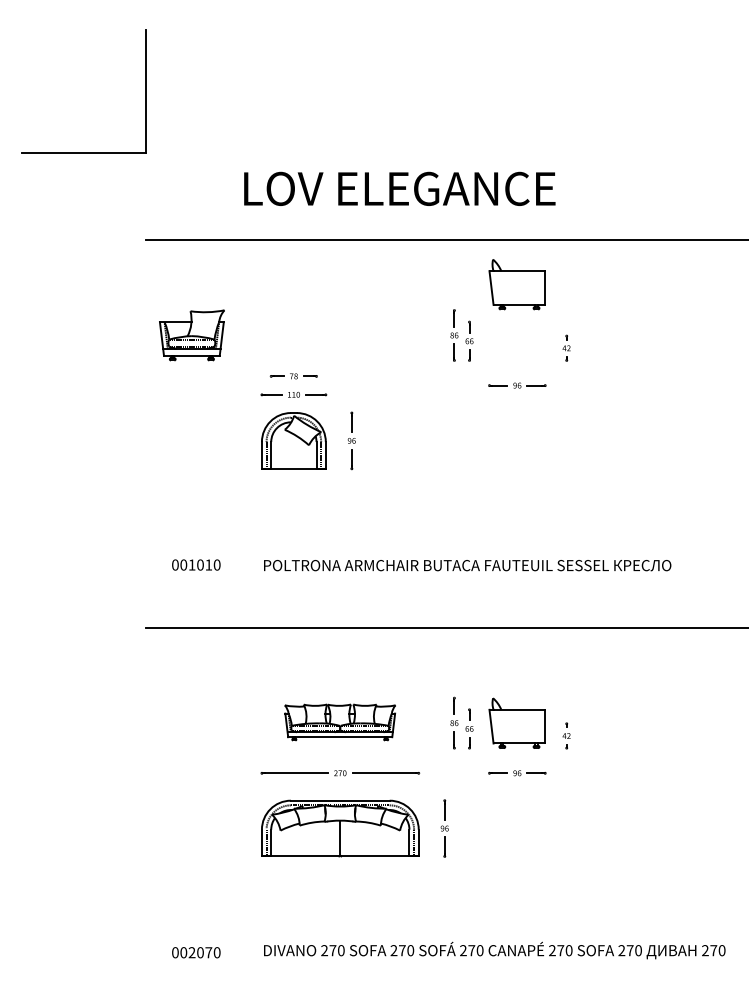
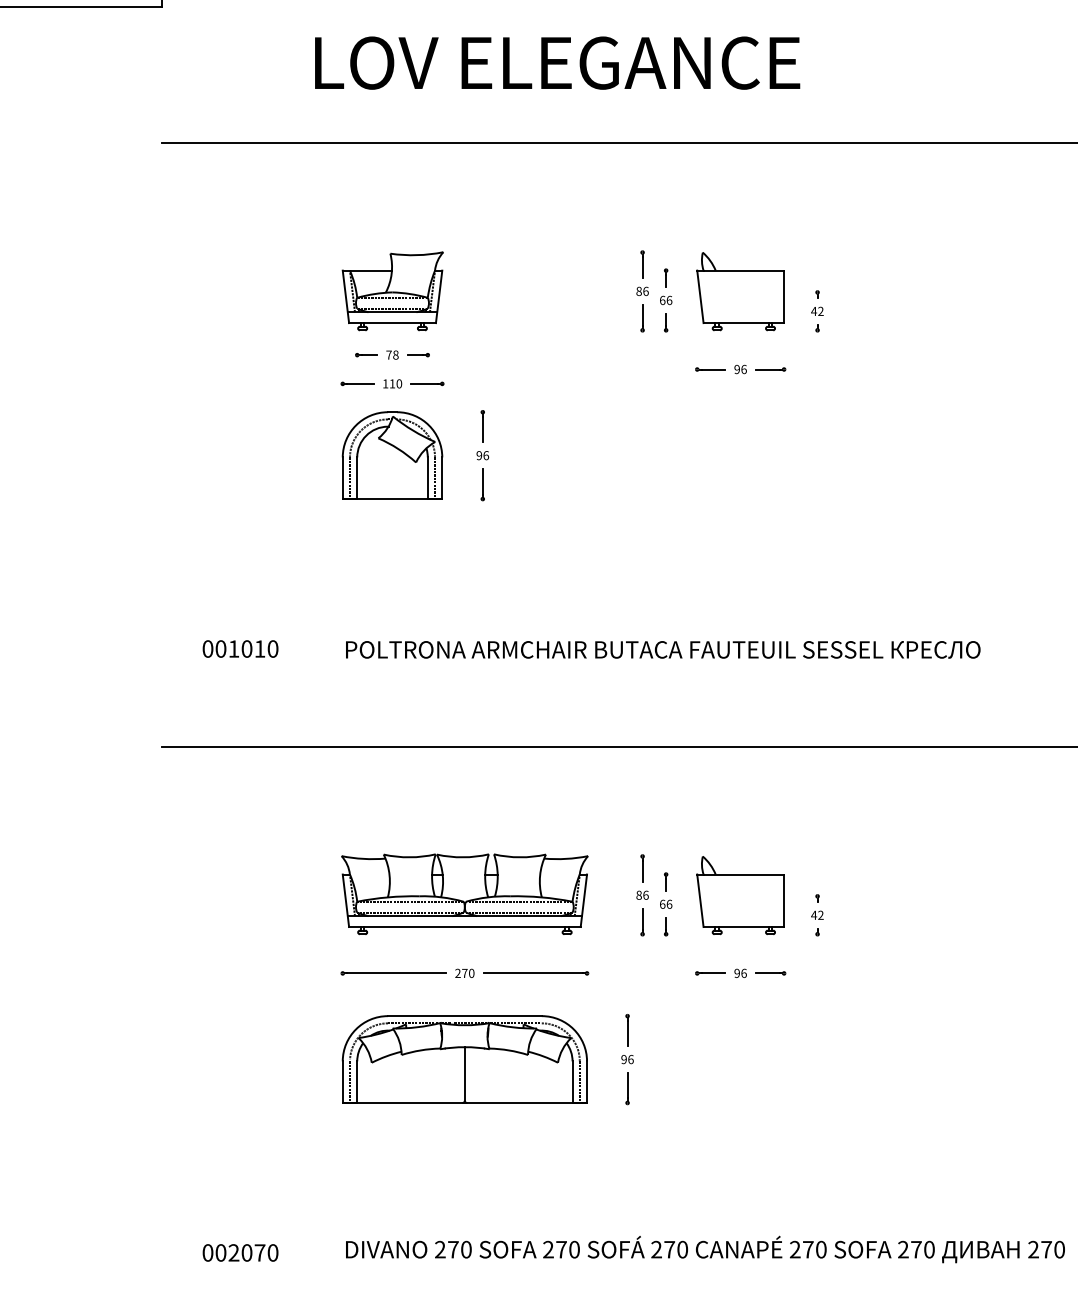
part: (516, 284) -> (739, 291), moved
part: (191, 335) -> (391, 291), moved
part: (339, 722) -> (463, 894), size x1.43

